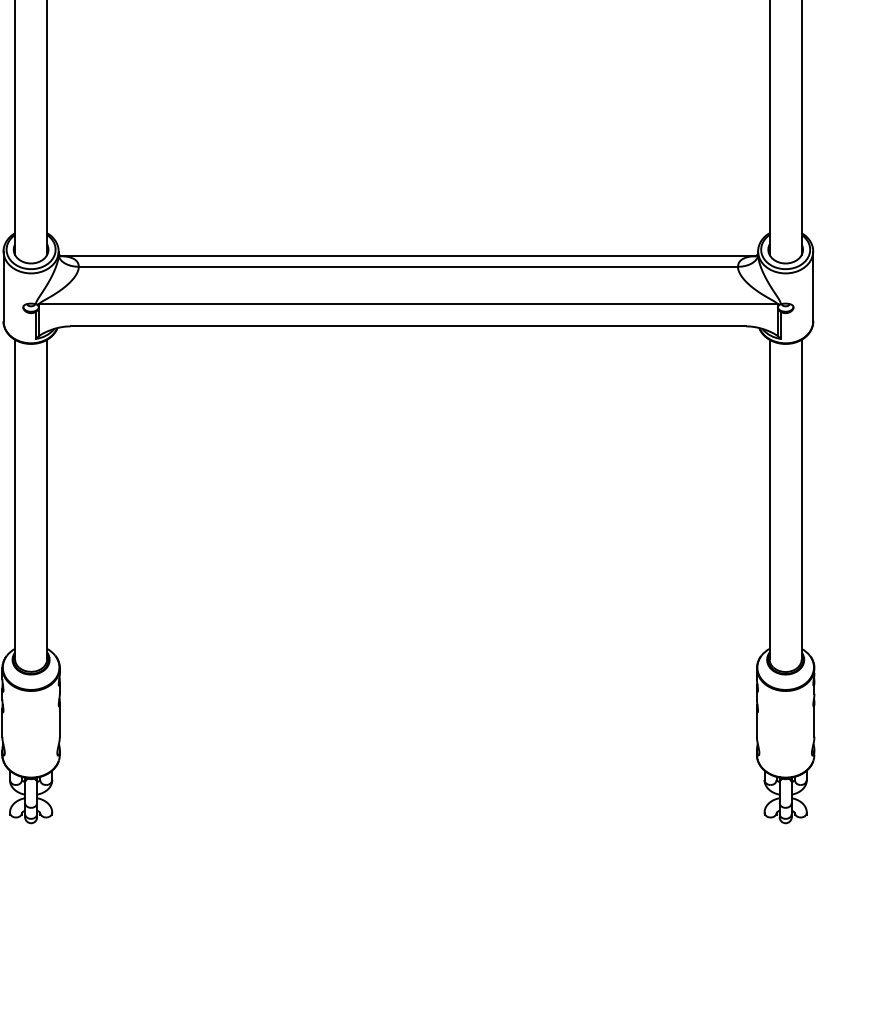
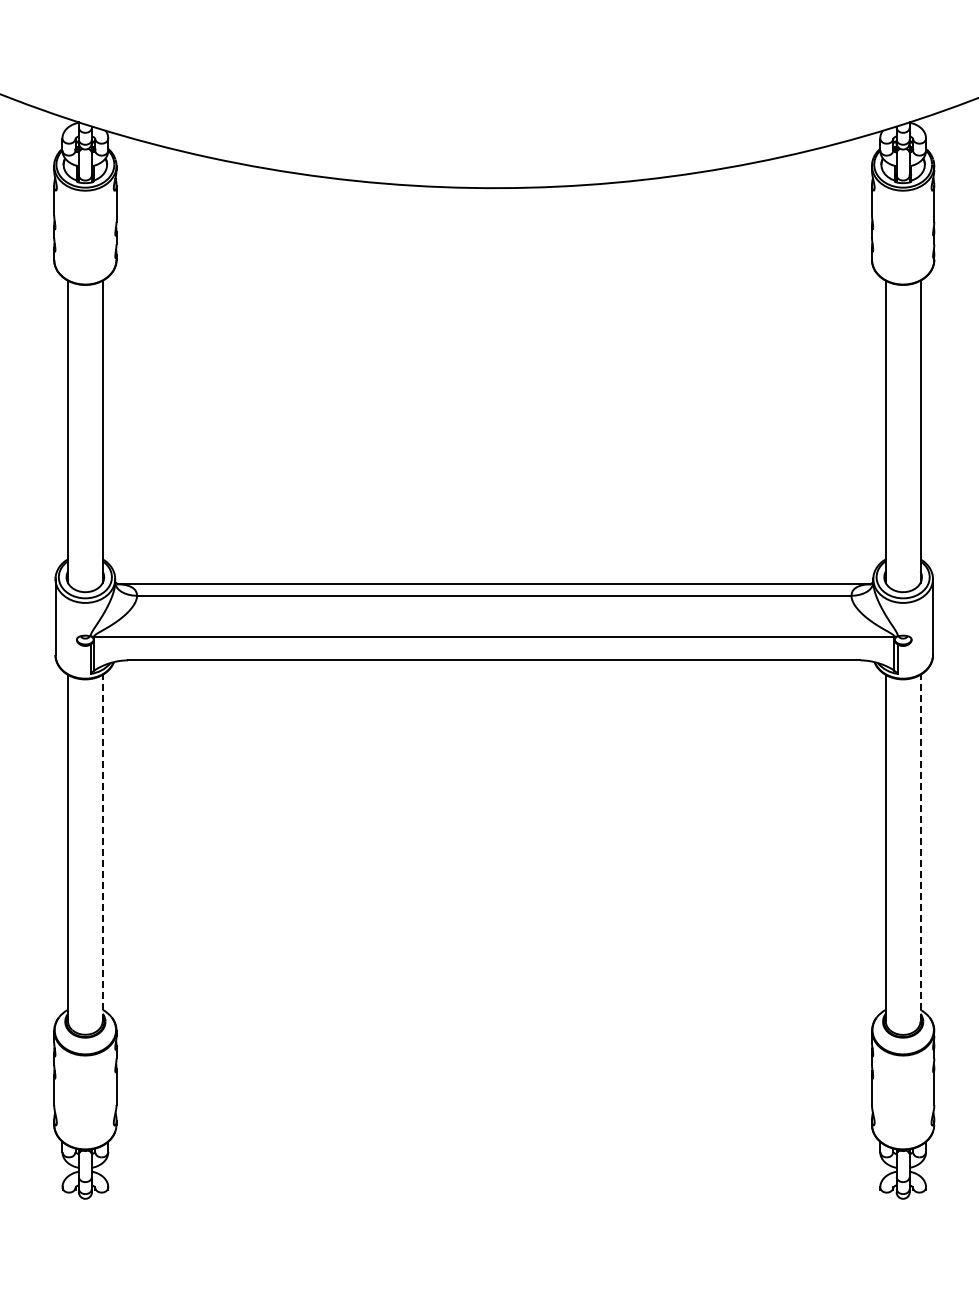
line: (46, 499) -> (102, 847), solid -> dashed
line: (801, 499) -> (920, 847), solid -> dashed

